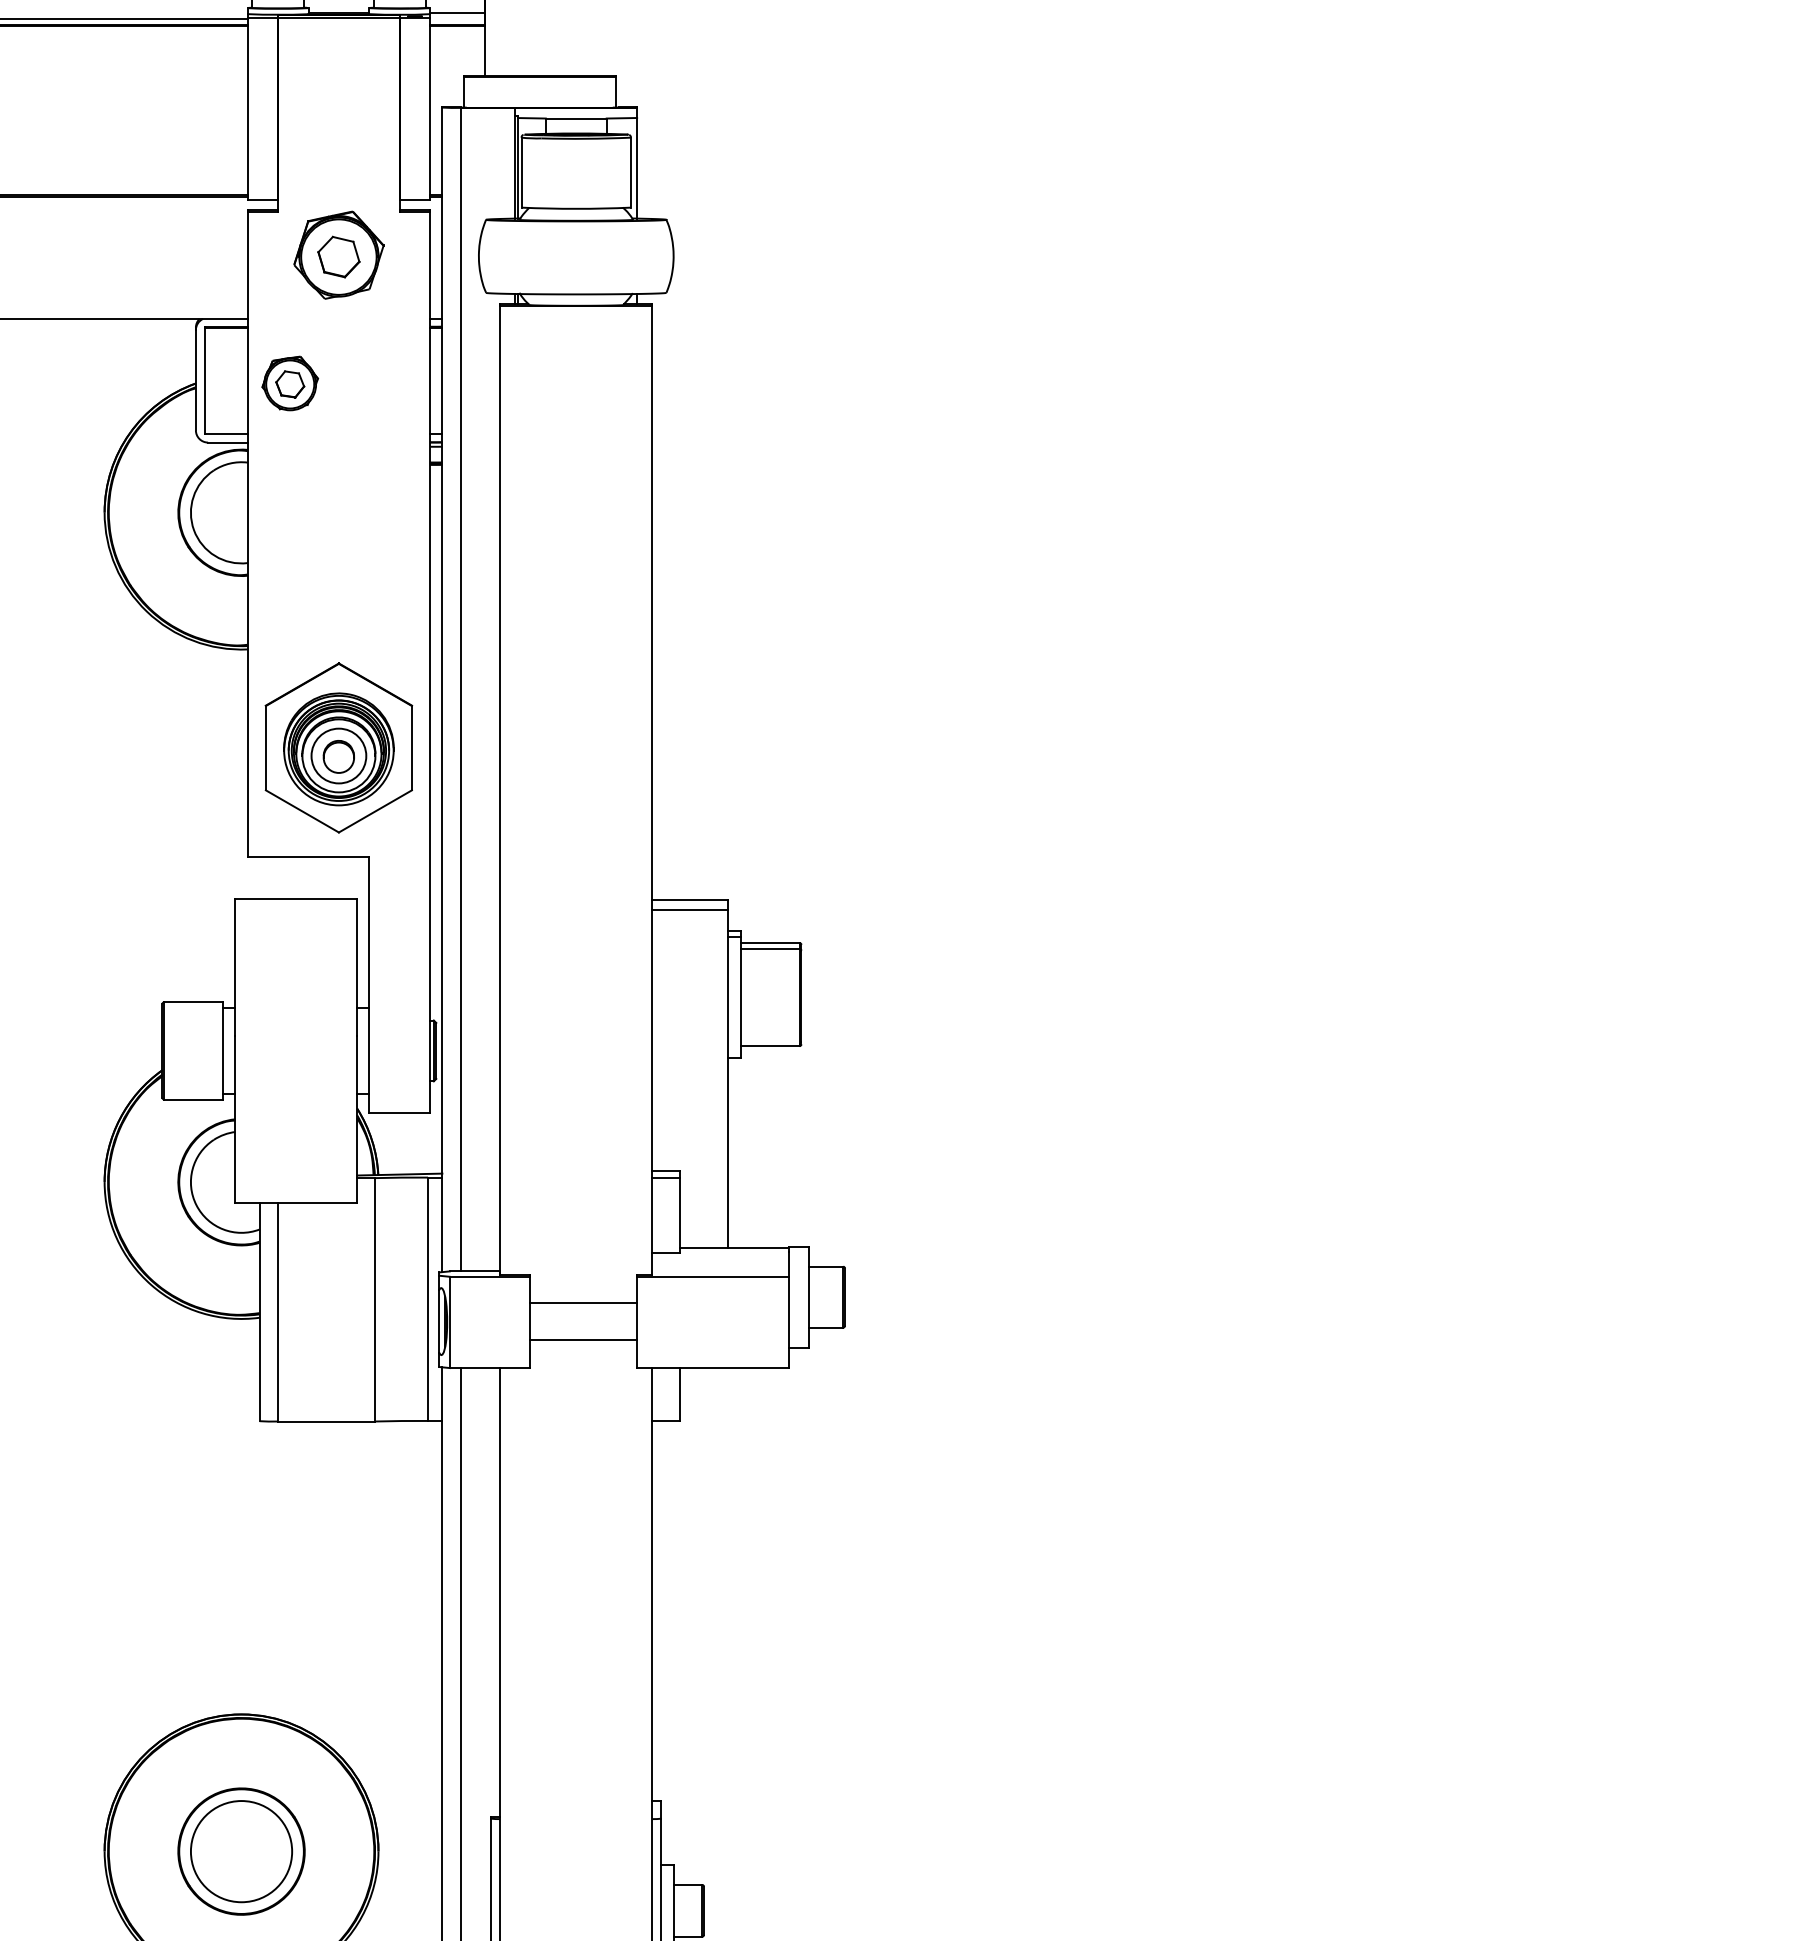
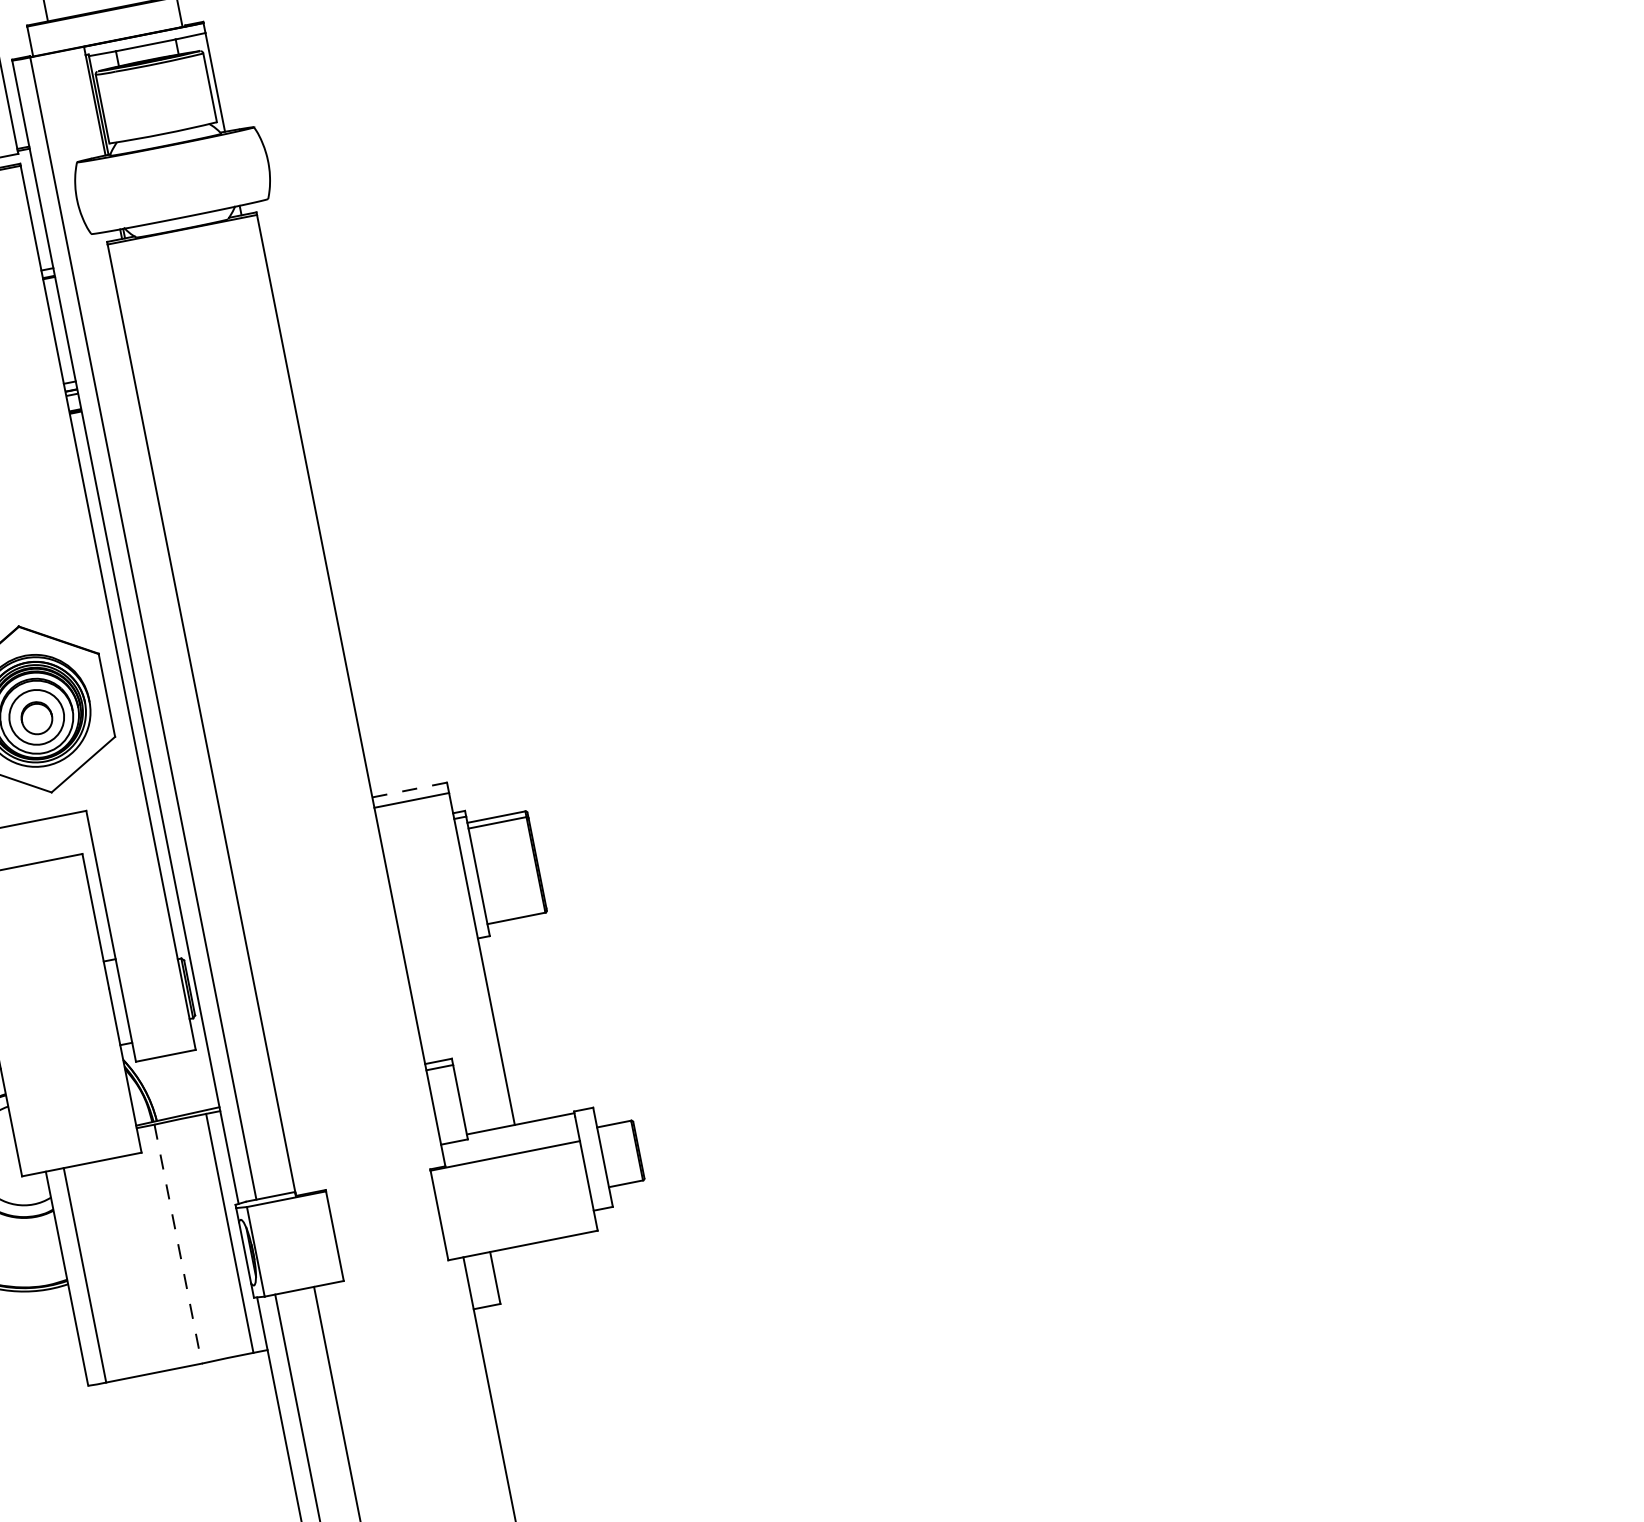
line: (690, 899) -> (409, 789), solid -> dashed
line: (375, 1299) -> (178, 1243), solid -> dashed
line: (583, 1303) -> (383, 1207), removed
line: (583, 1339) -> (390, 1242), removed

